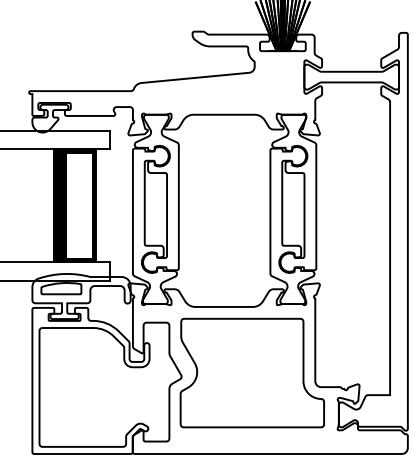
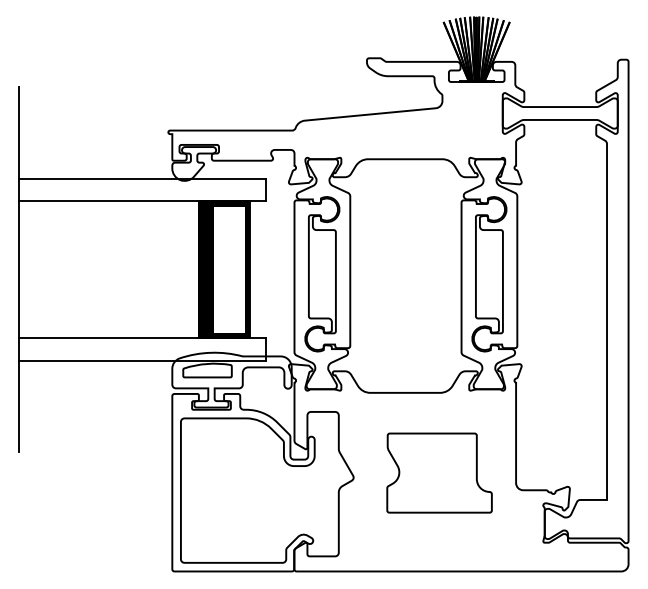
part: (252, 372) -> (439, 472), size x0.6

